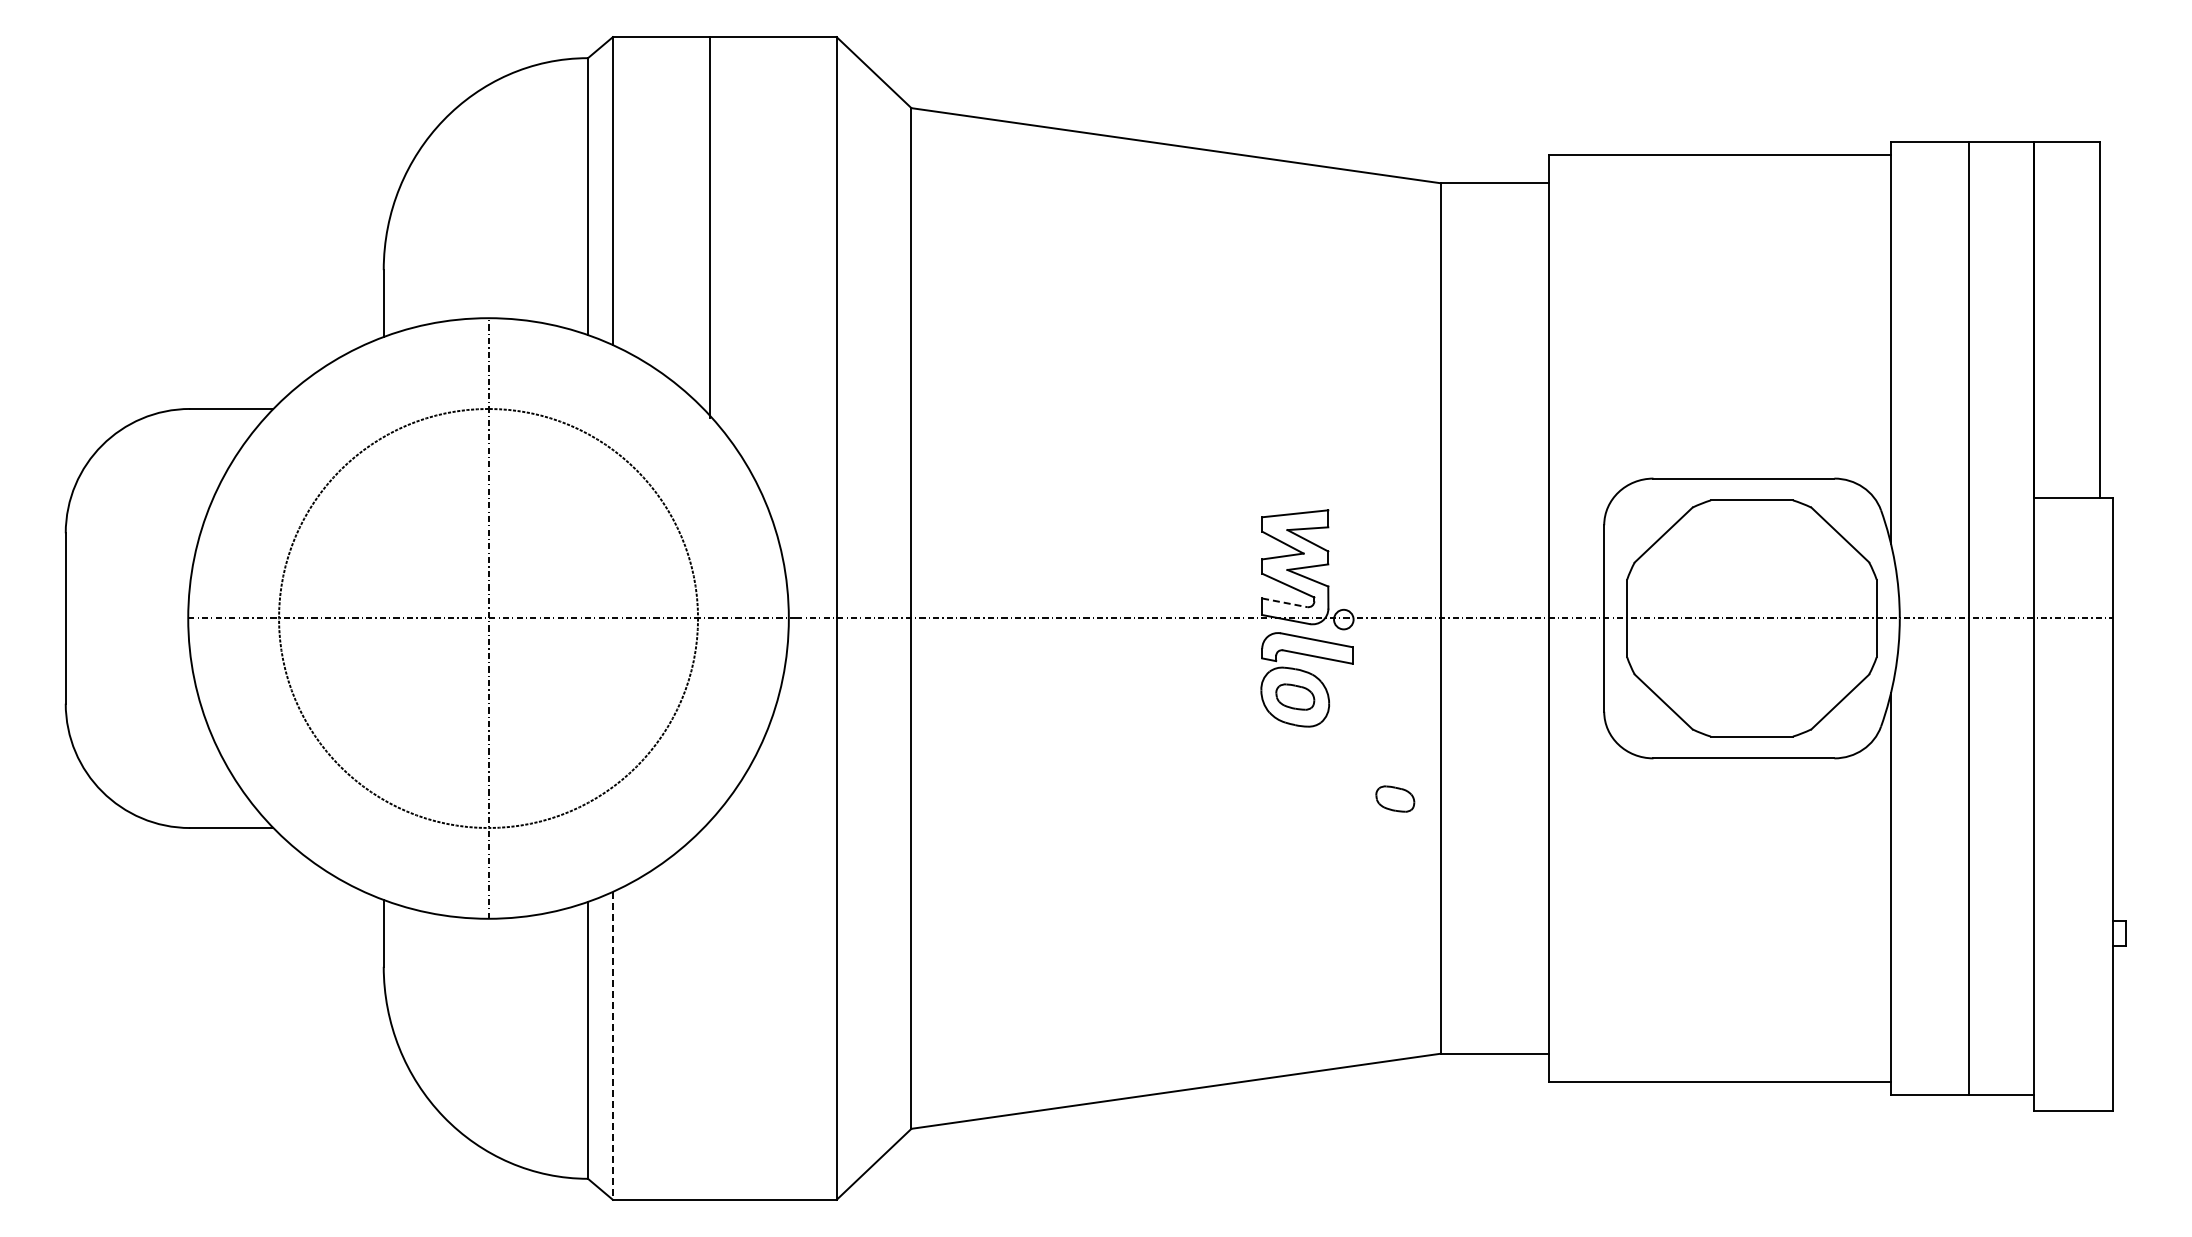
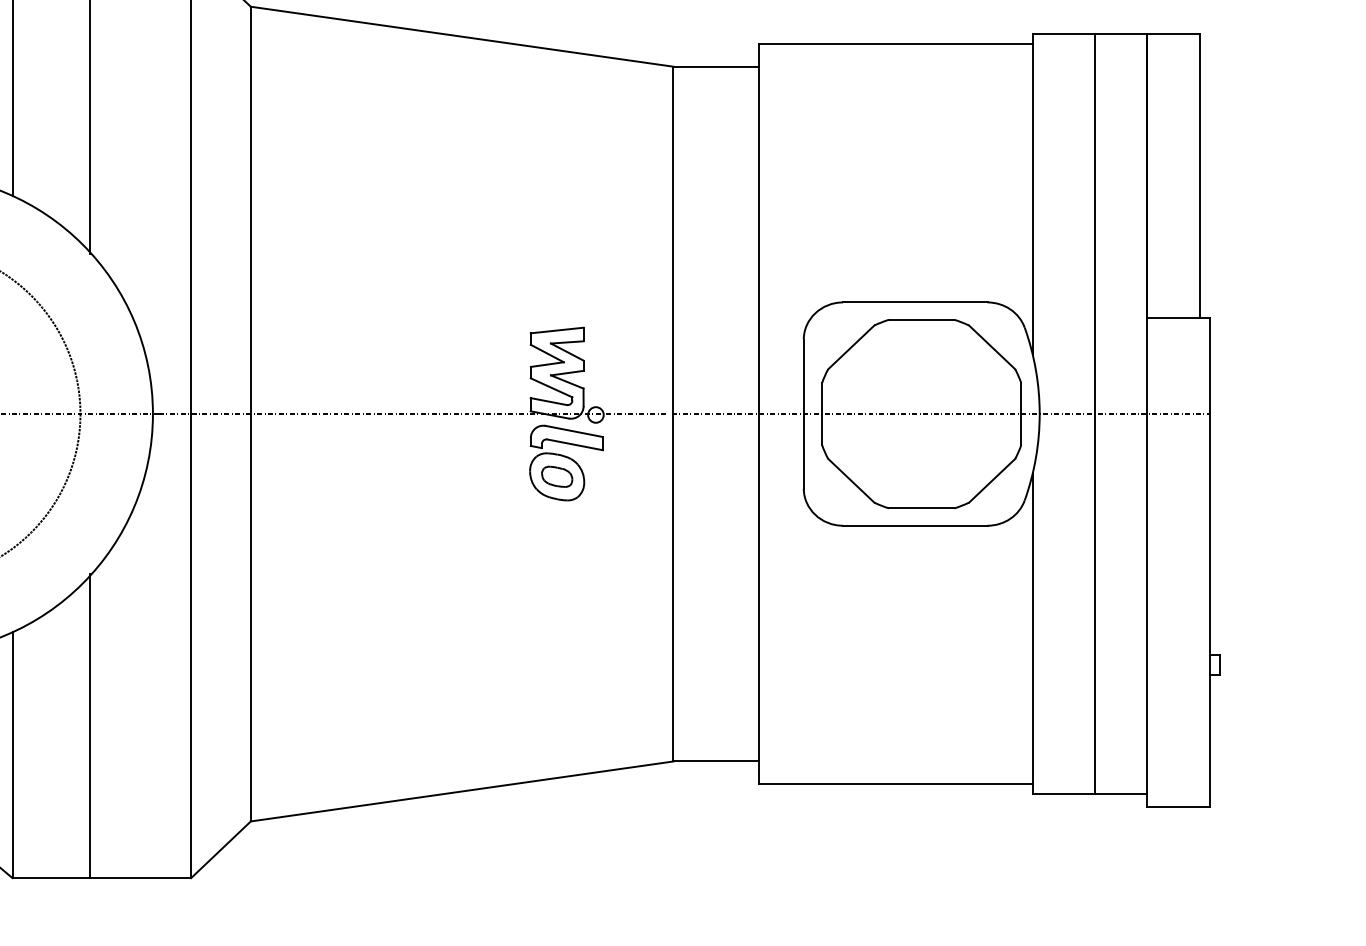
line: (1285, 602) -> (549, 401), dashed -> solid
part: (1395, 798) -> (637, 557), removed
line: (709, 1008) -> (89, 725), added
line: (612, 1046) -> (12, 755), dashed -> solid

